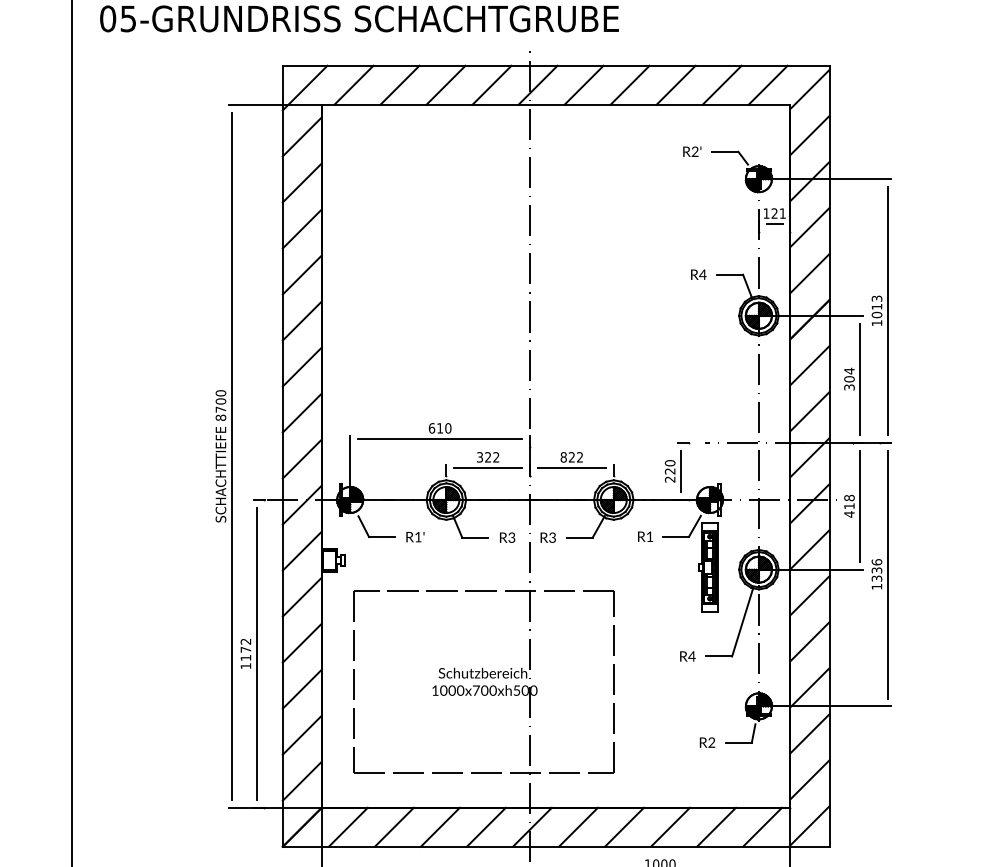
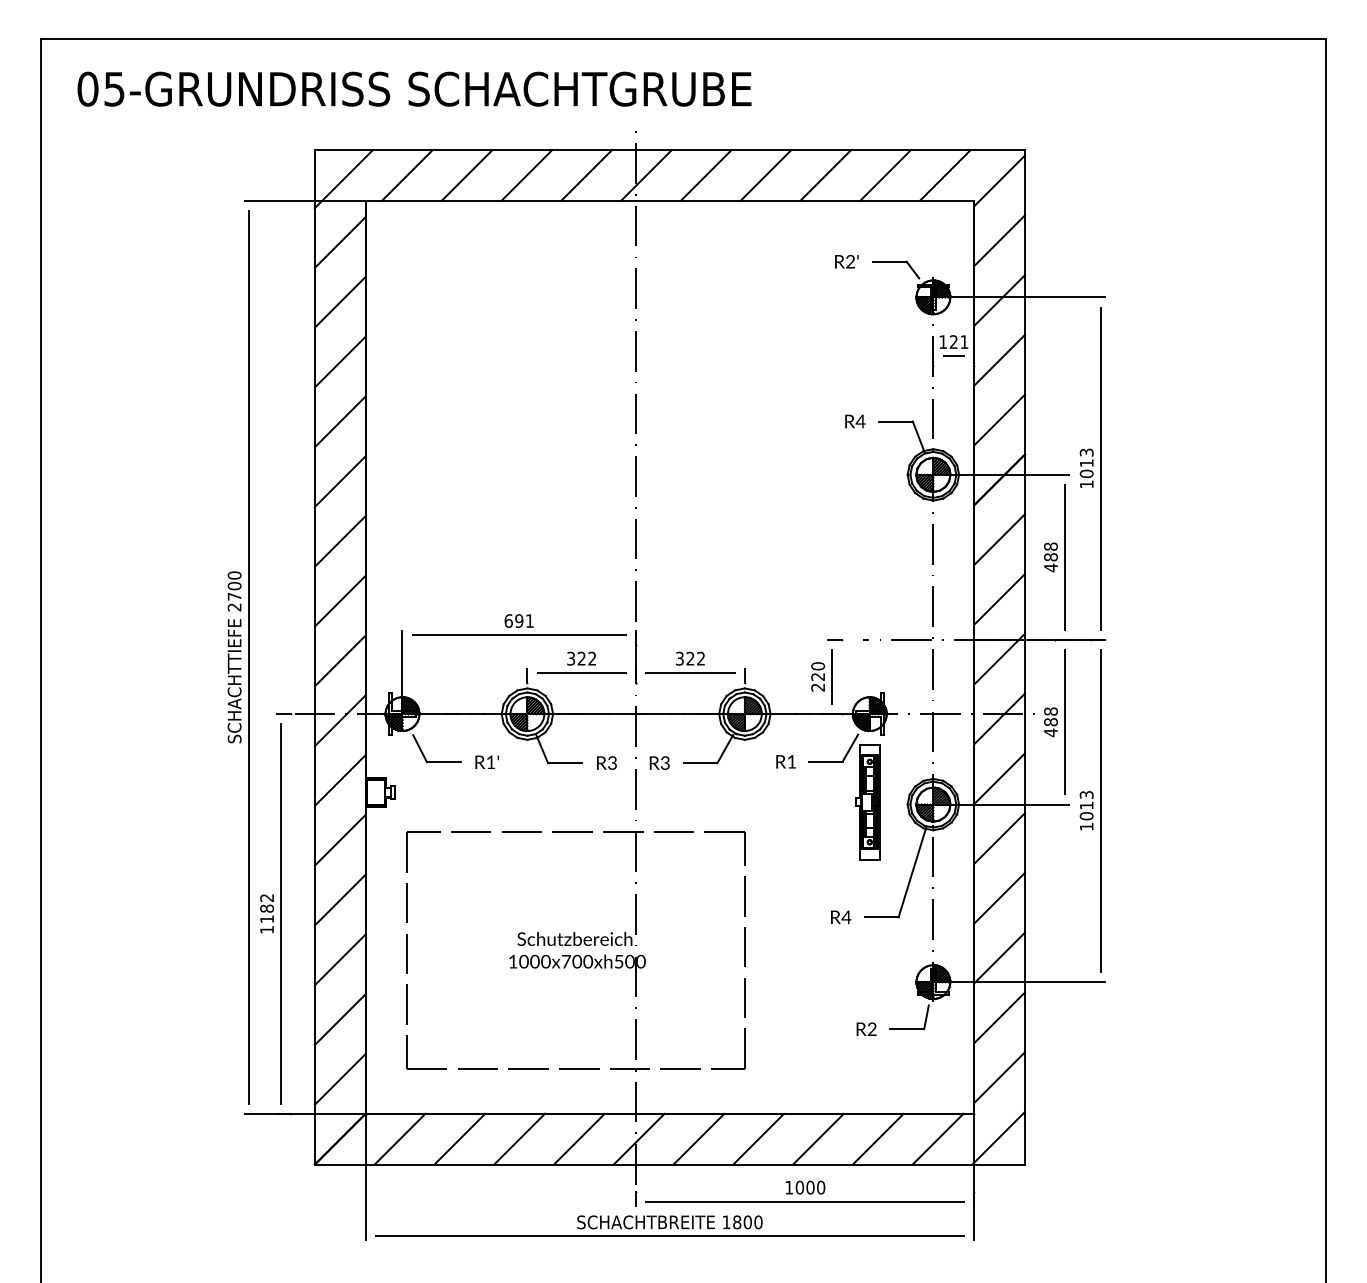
text: (849, 379) -> (1050, 557), 304 -> 488
text: (220, 417) -> (234, 607), 8700 -> 2700
text: (444, 427) -> (524, 620), 610 -> 691
text: (563, 457) -> (679, 658), 822 -> 322
text: (849, 506) -> (1050, 722), 418 -> 488
text: (876, 570) -> (1086, 805), 1336 -> 1013
text: (246, 649) -> (267, 908), 1172 -> 1182

